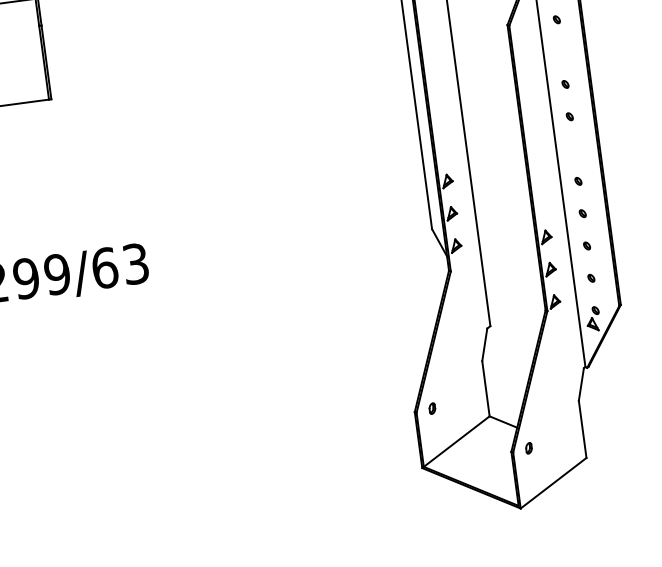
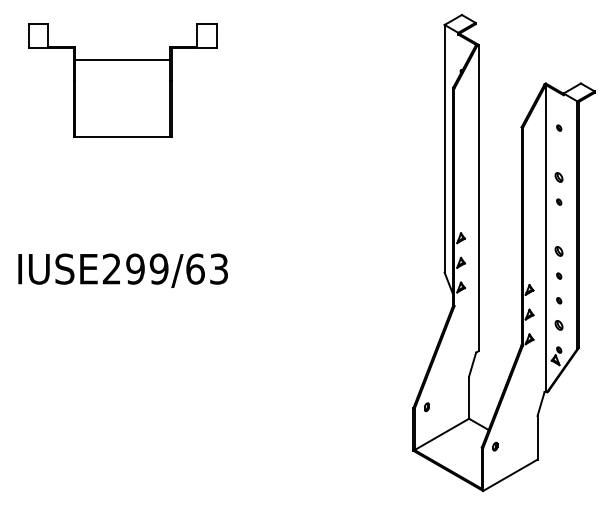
part: (565, 84) -> (559, 177), size x1.6
part: (578, 181) -> (559, 251), size x1.6
part: (591, 278) -> (559, 325), size x1.6

